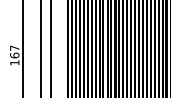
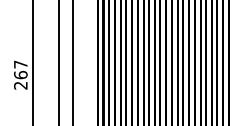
text: (14, 62) -> (20, 85), 167 -> 267

